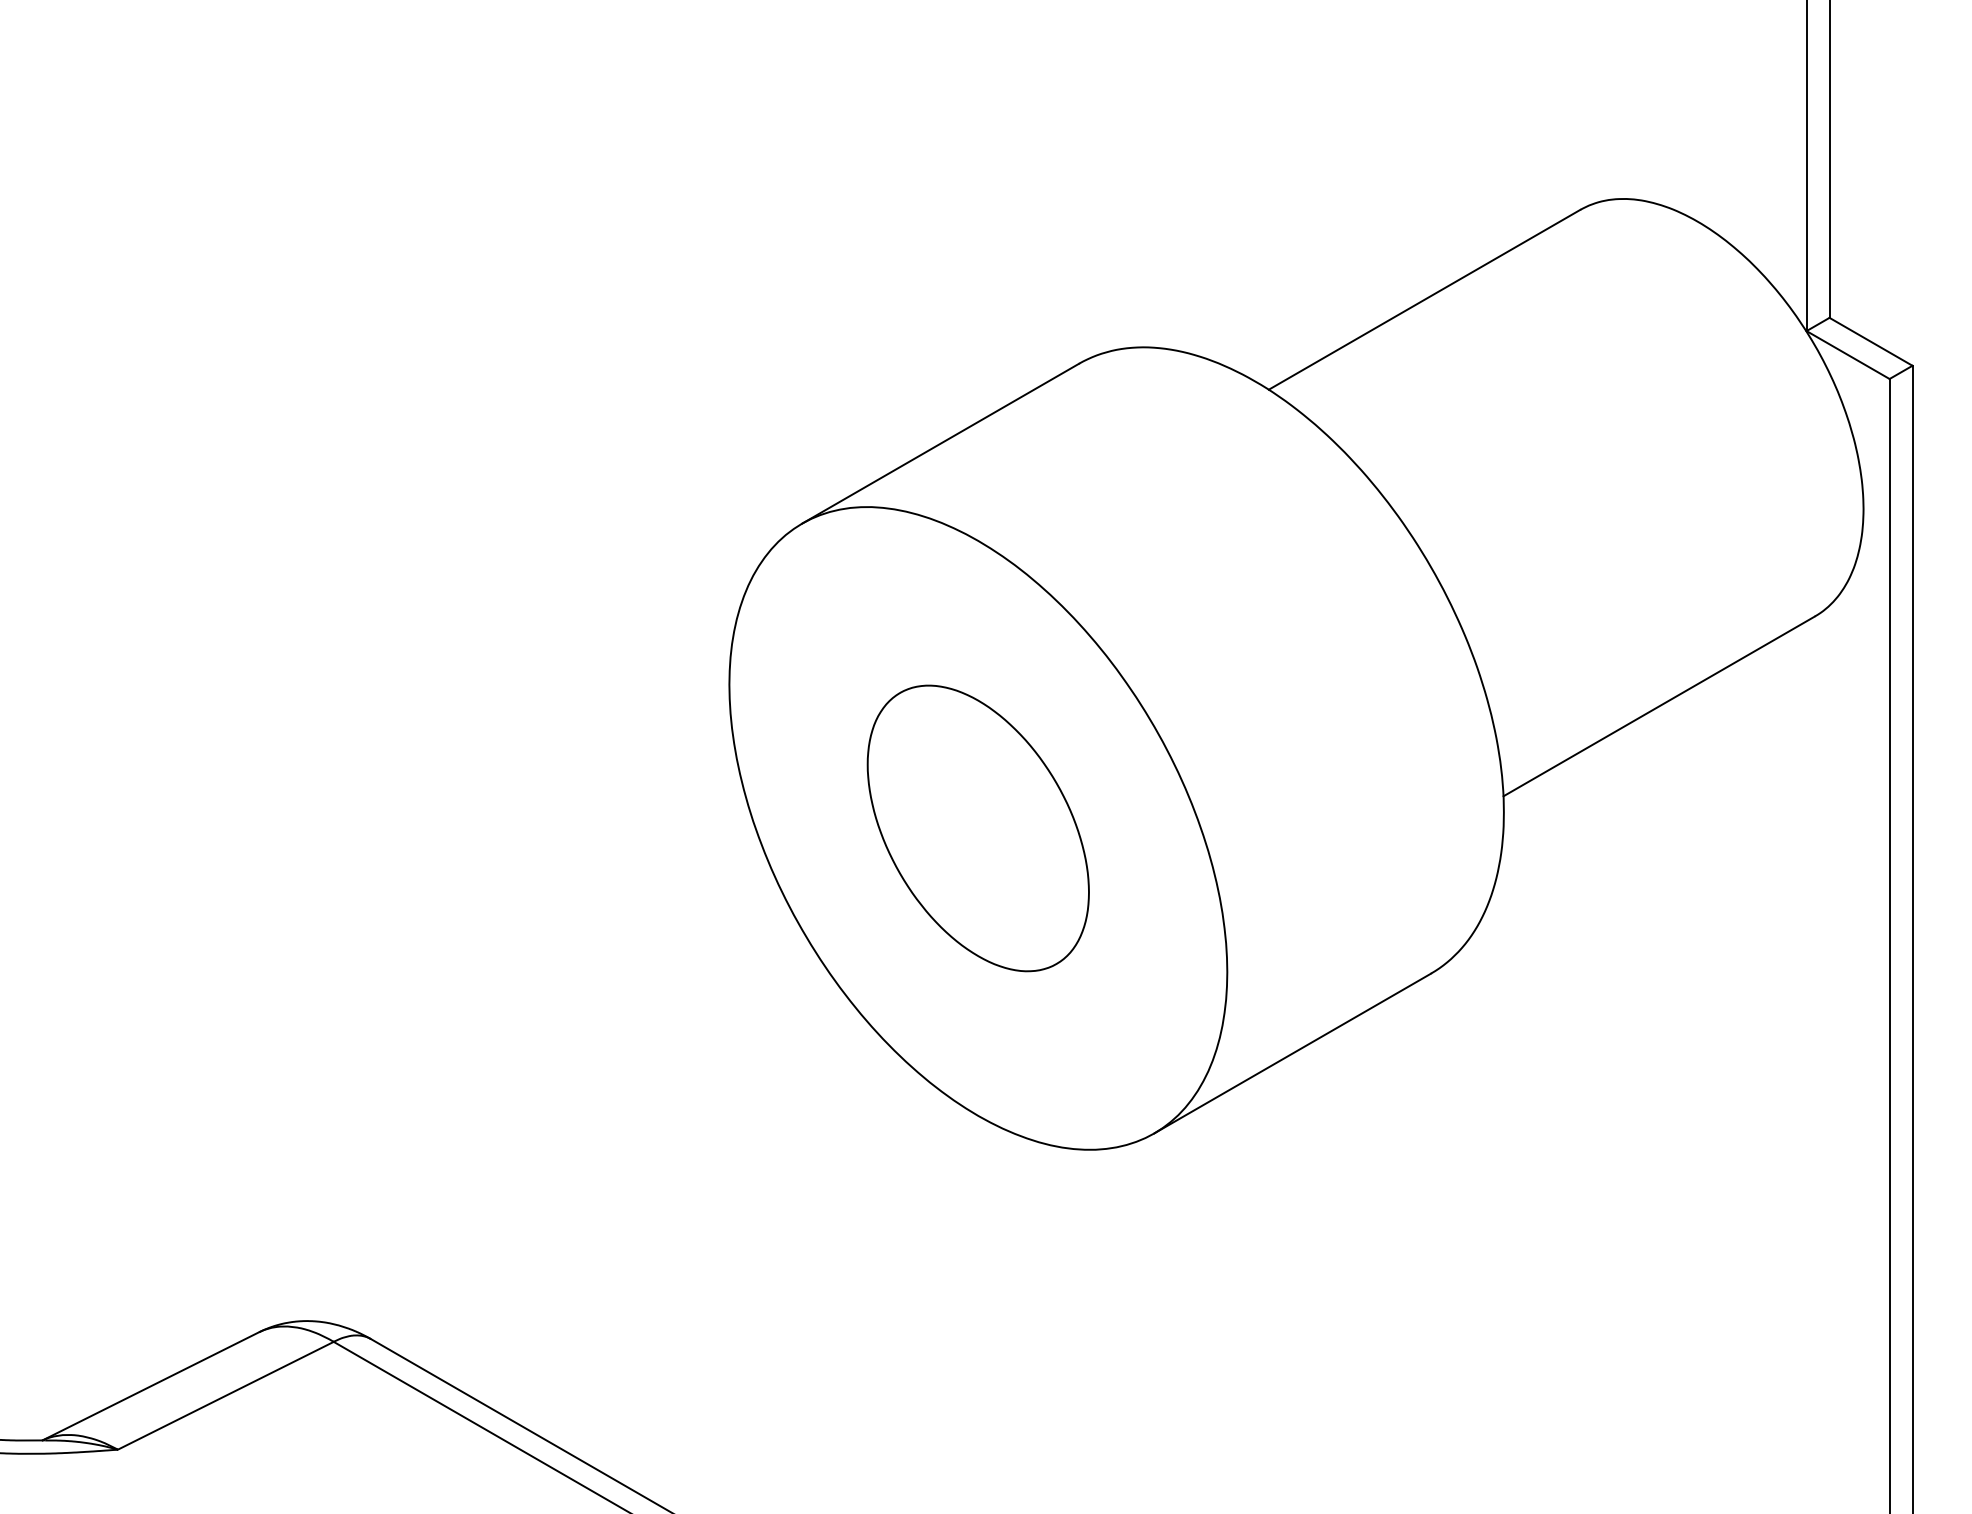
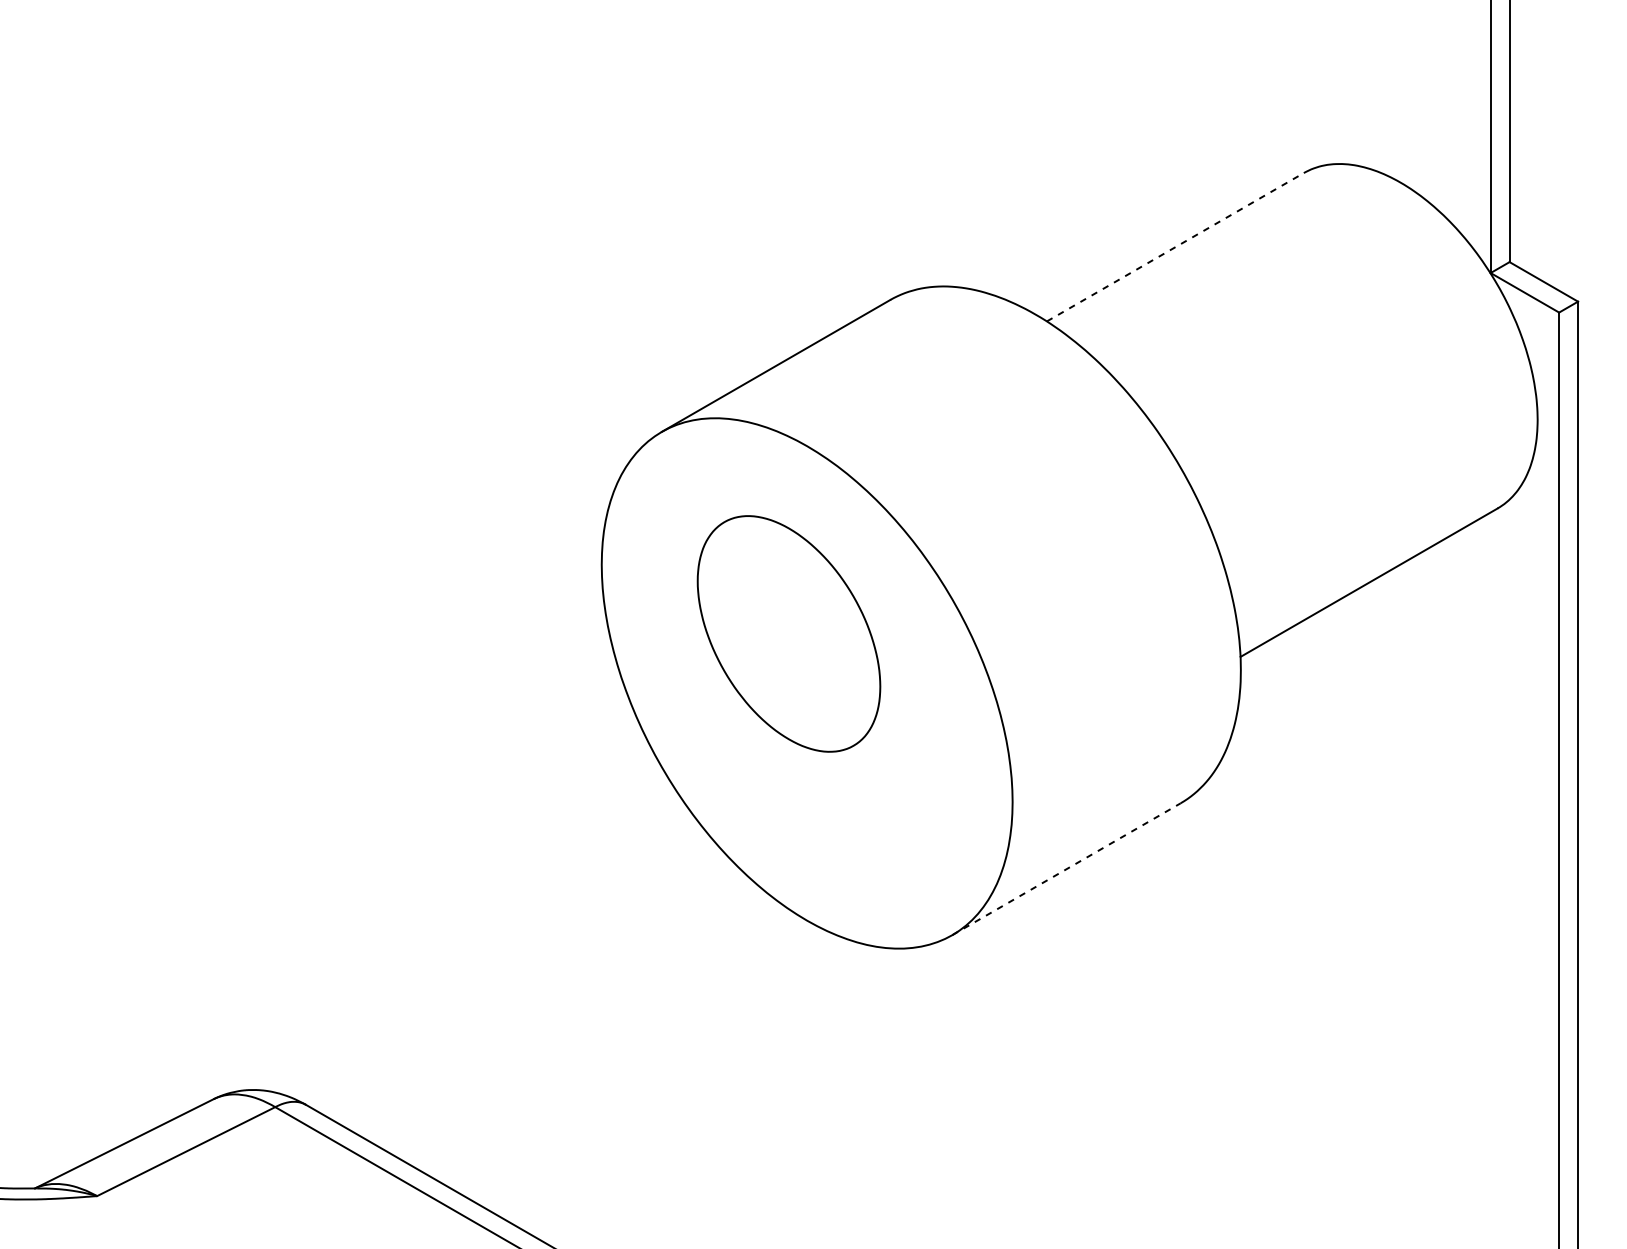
line: (1424, 299) -> (1175, 246), solid -> dashed
part: (977, 828) -> (788, 633), moved
line: (1292, 1053) -> (1066, 869), solid -> dashed

